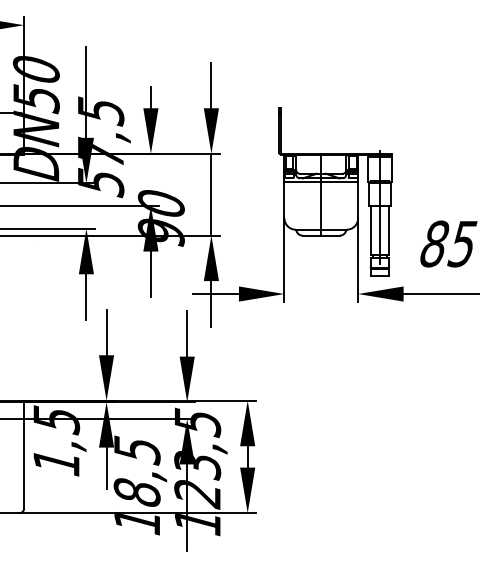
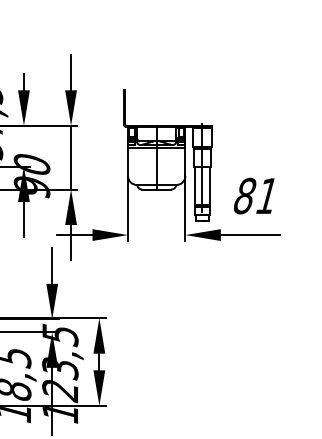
text: (462, 244) -> (266, 196), 85 -> 81

